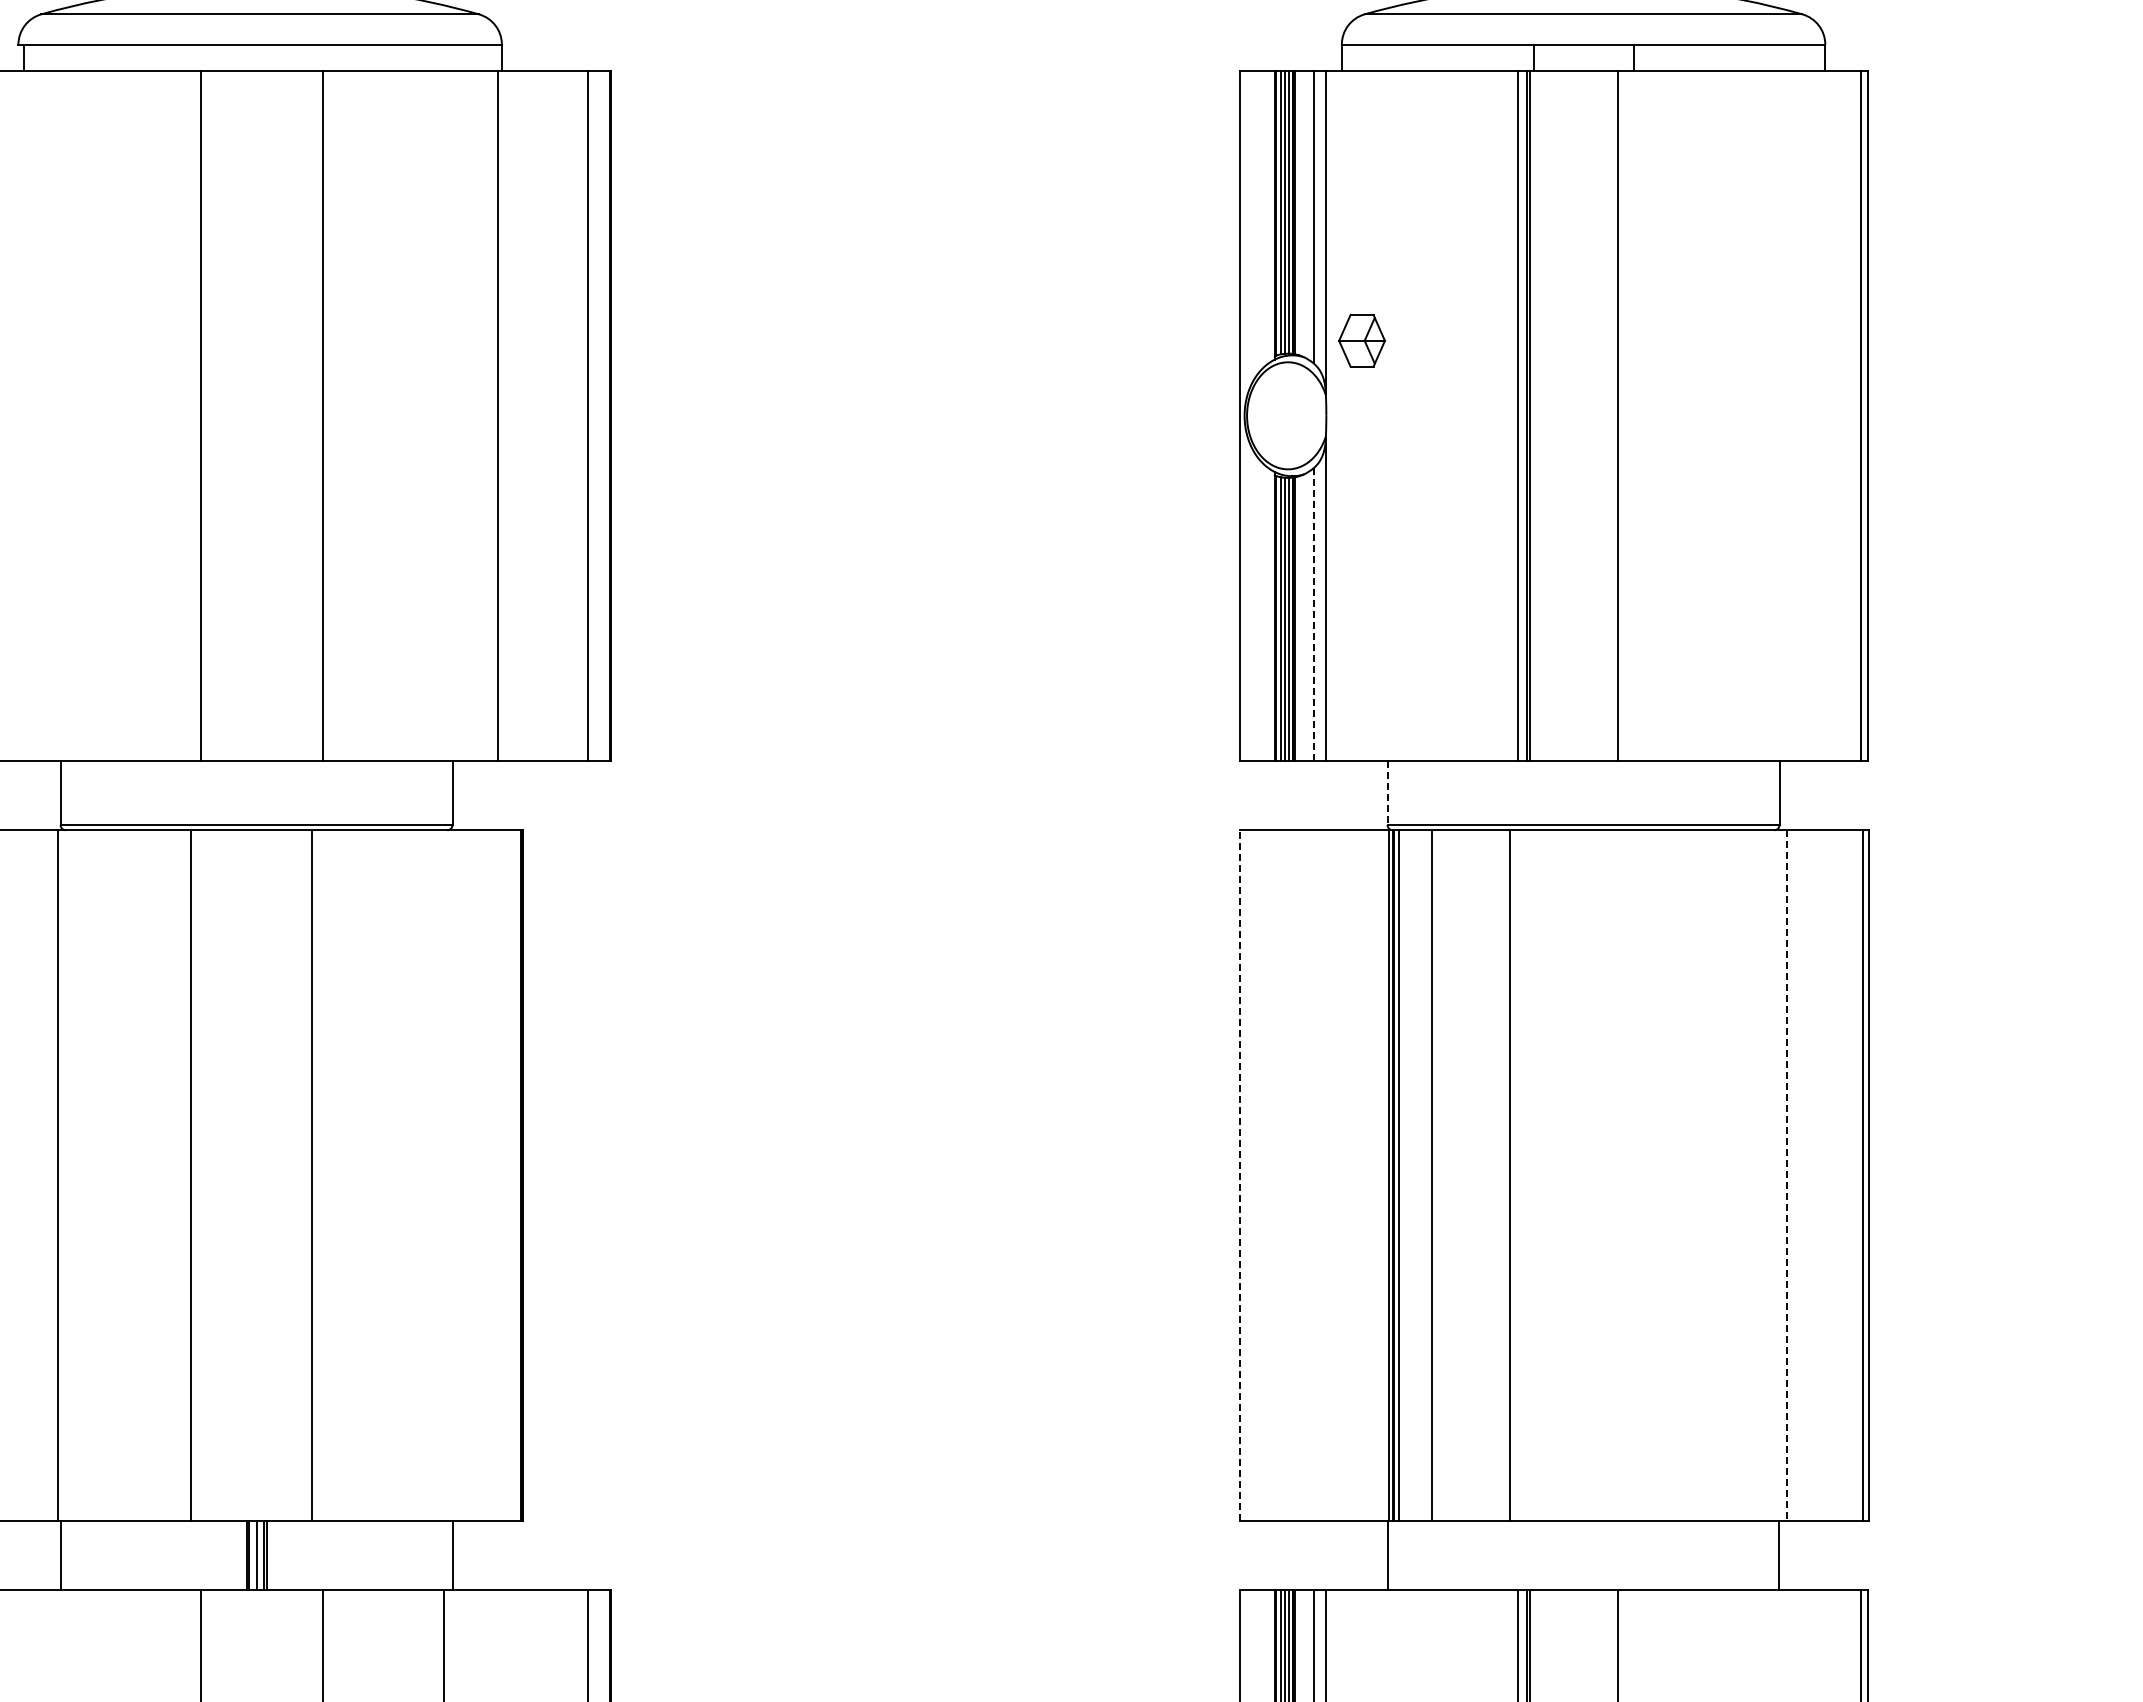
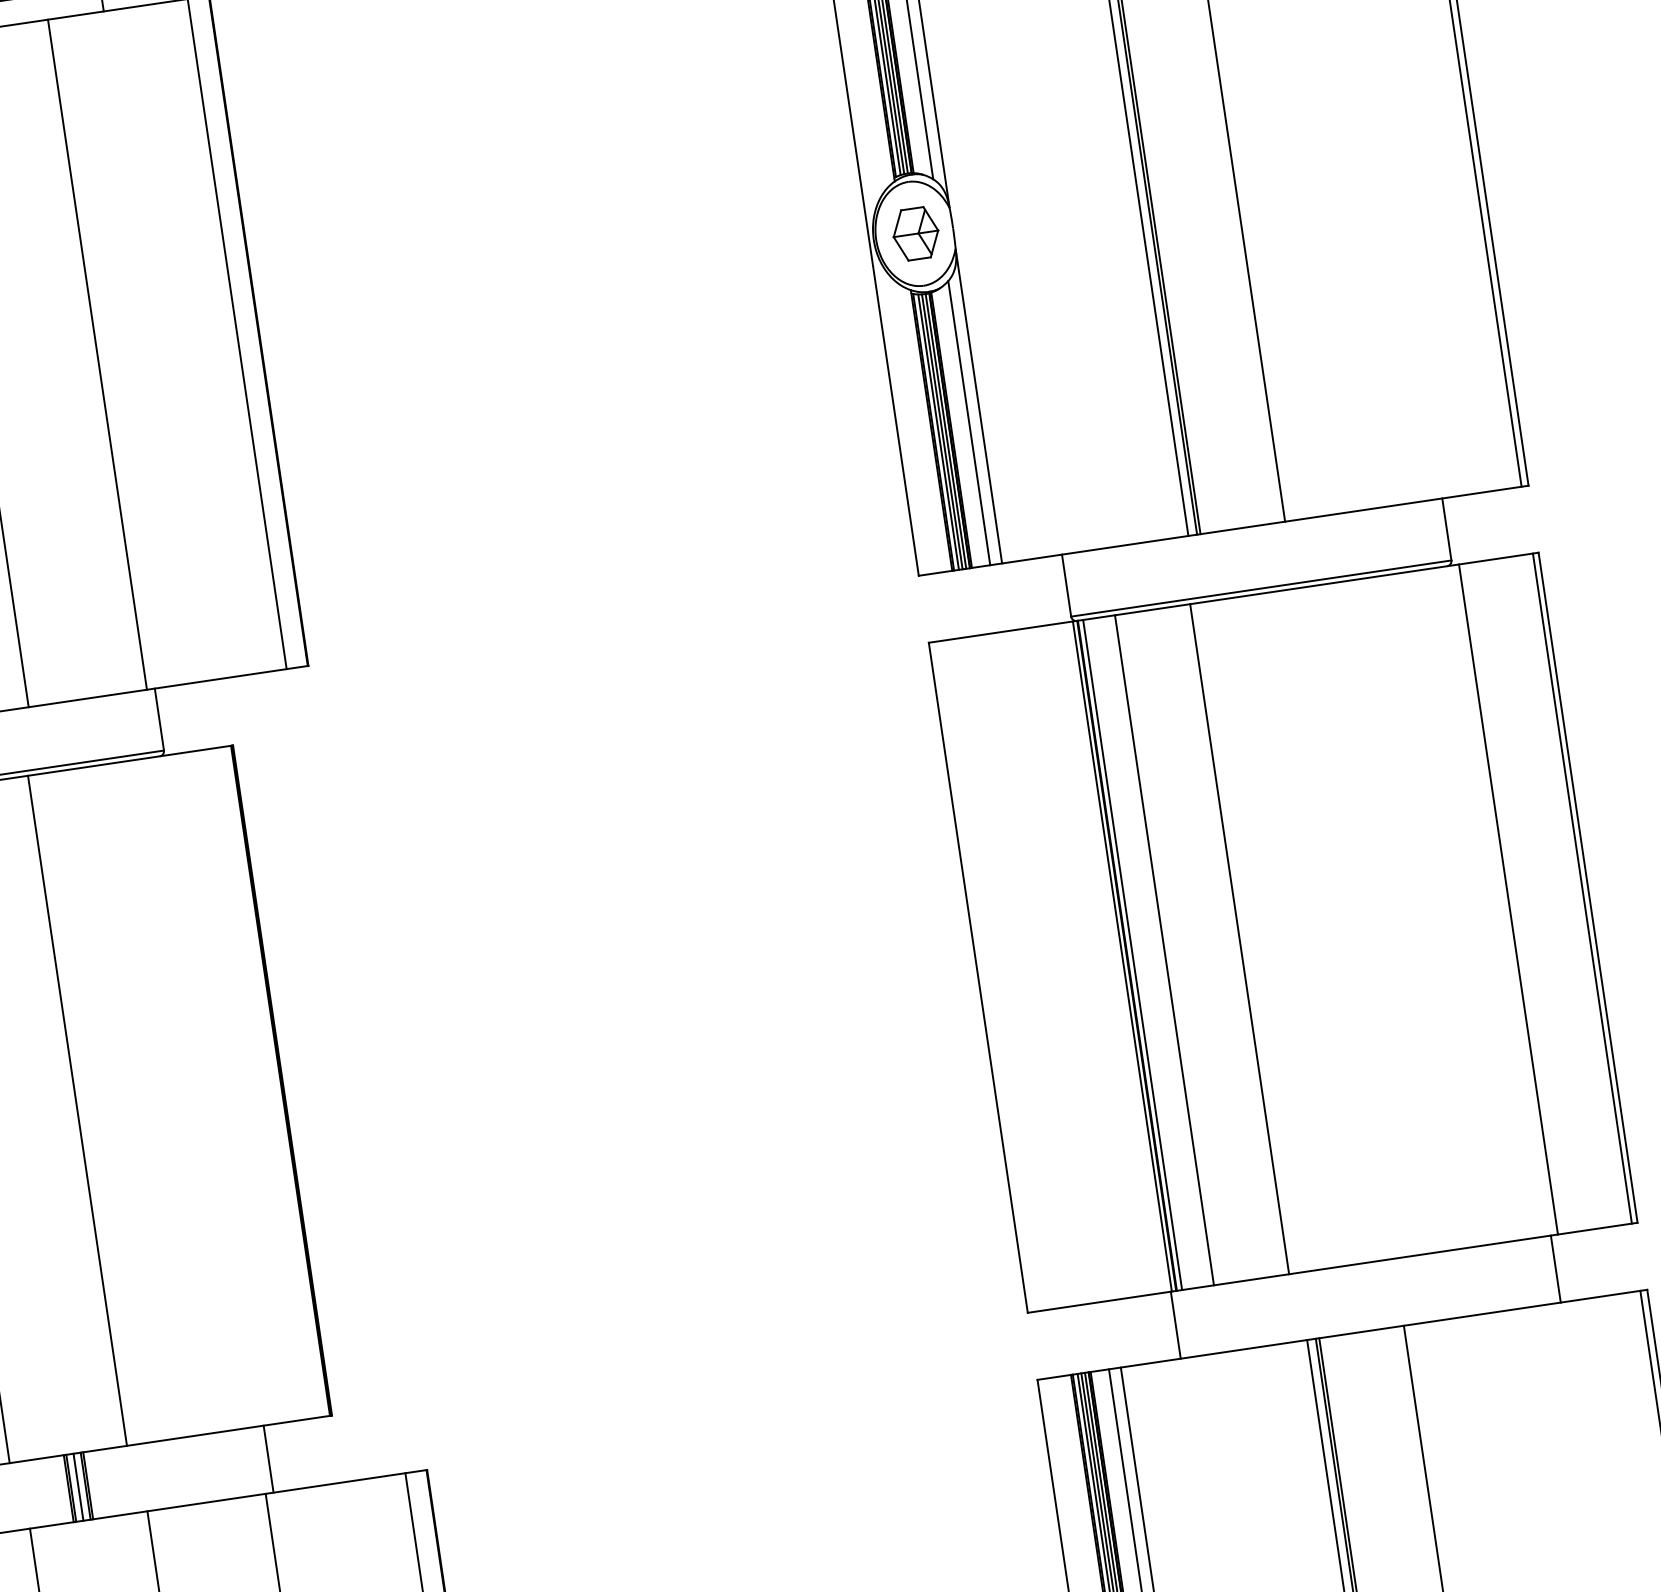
part: (1361, 340) -> (915, 233), moved
line: (498, 415) -> (97, 354), moved
line: (1313, 615) -> (969, 423), dashed -> solid
line: (1387, 793) -> (1066, 586), dashed -> solid
line: (1240, 1175) -> (978, 977), dashed -> solid
line: (1786, 1176) -> (1508, 900), dashed -> solid

